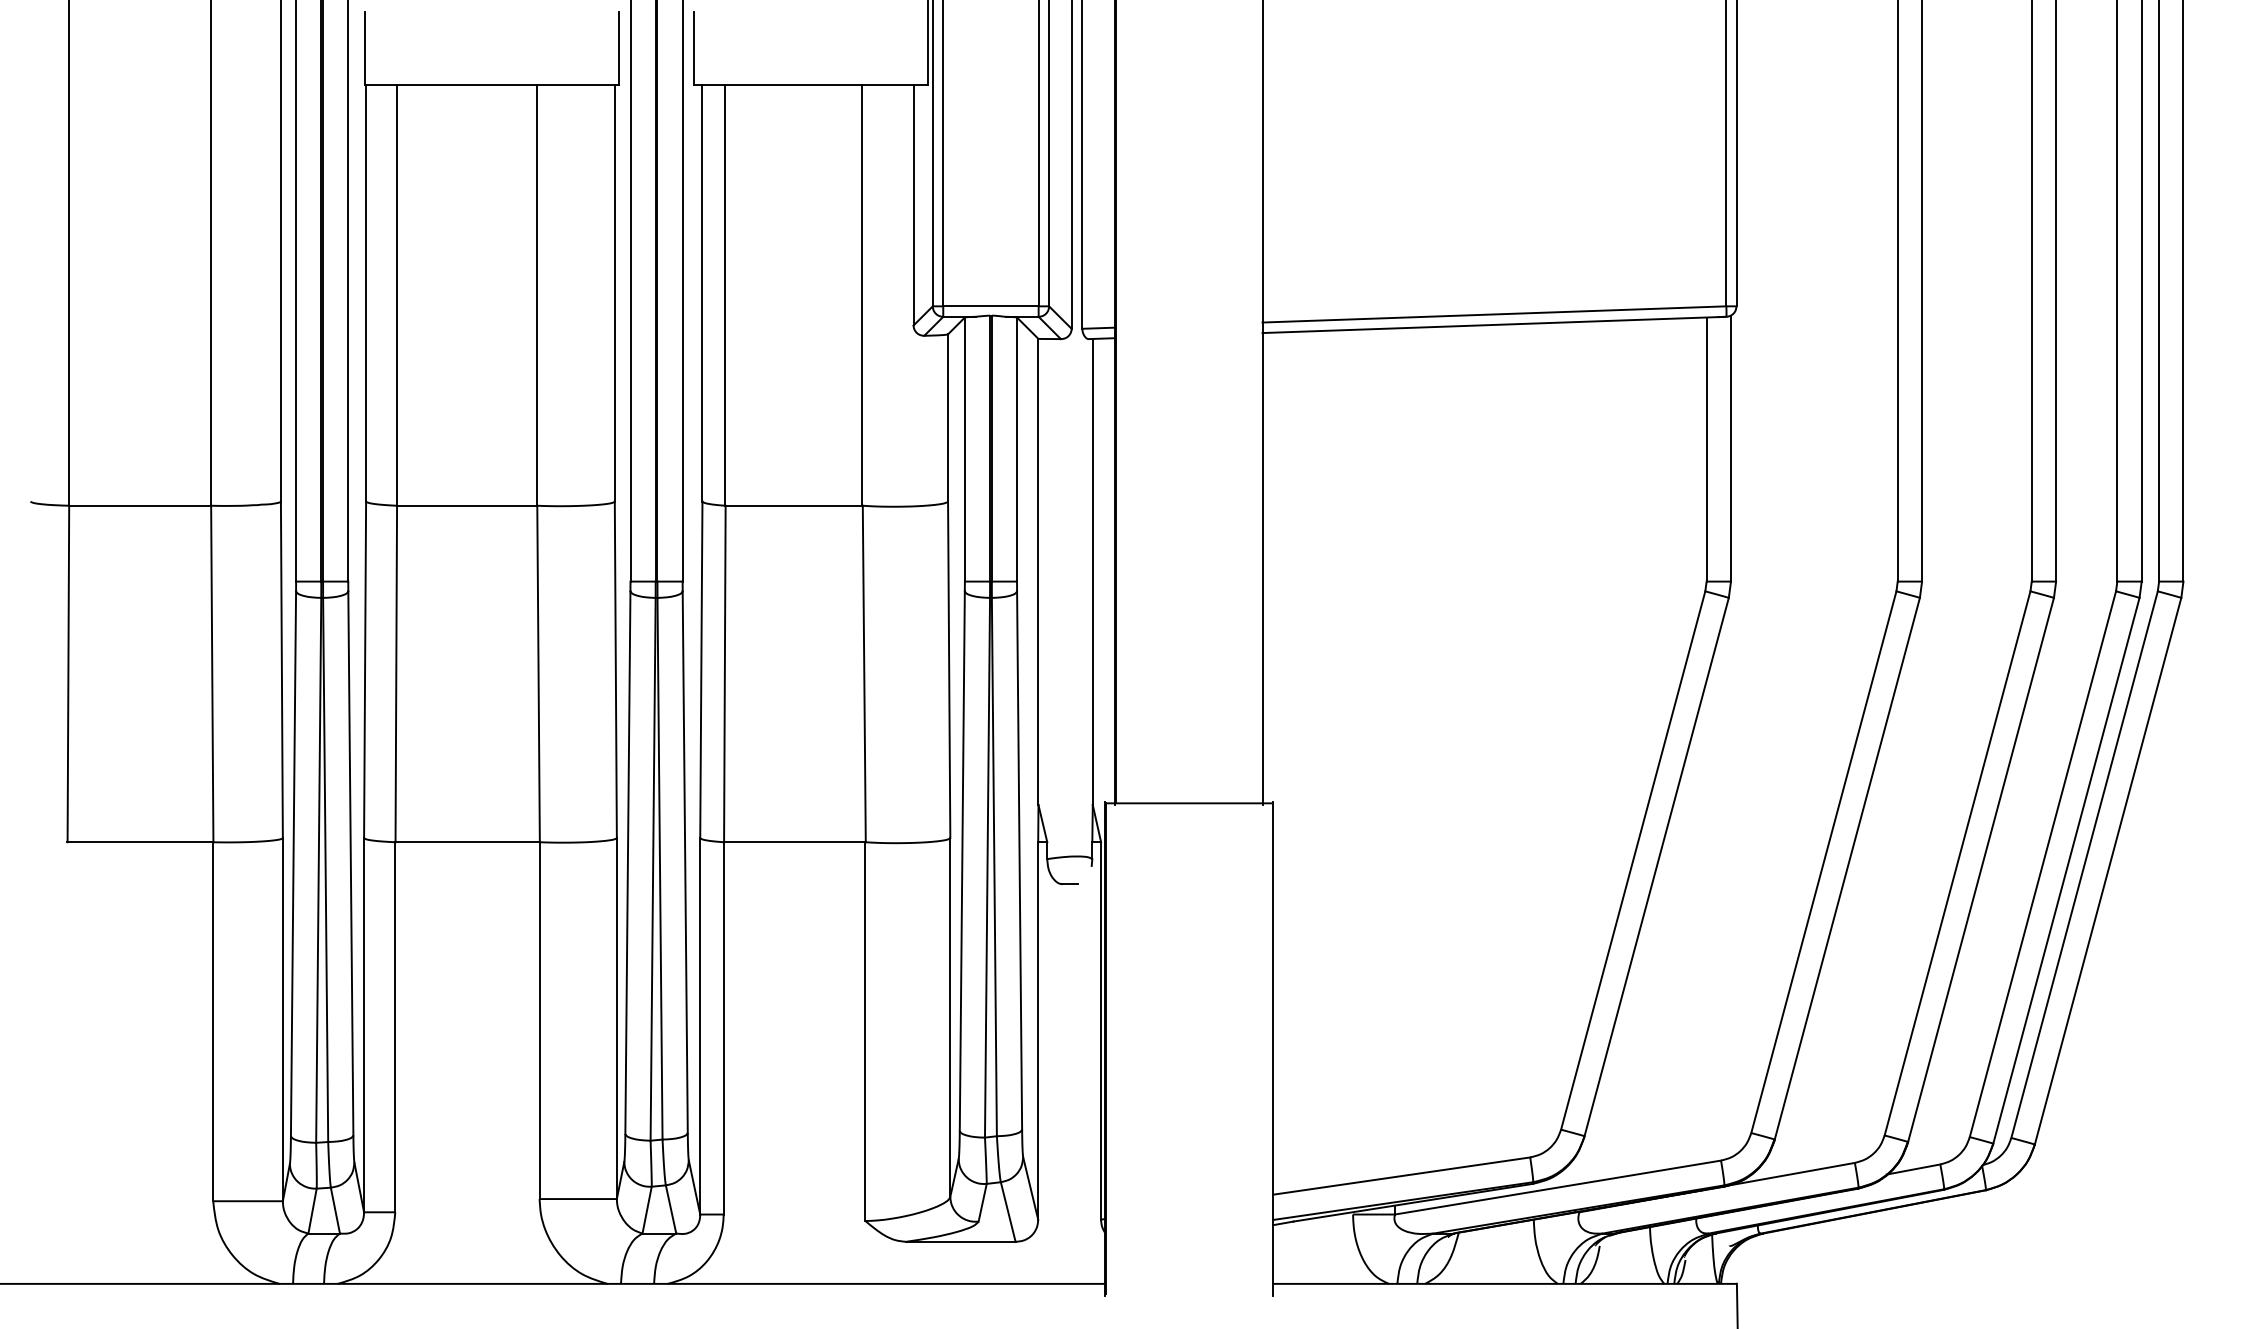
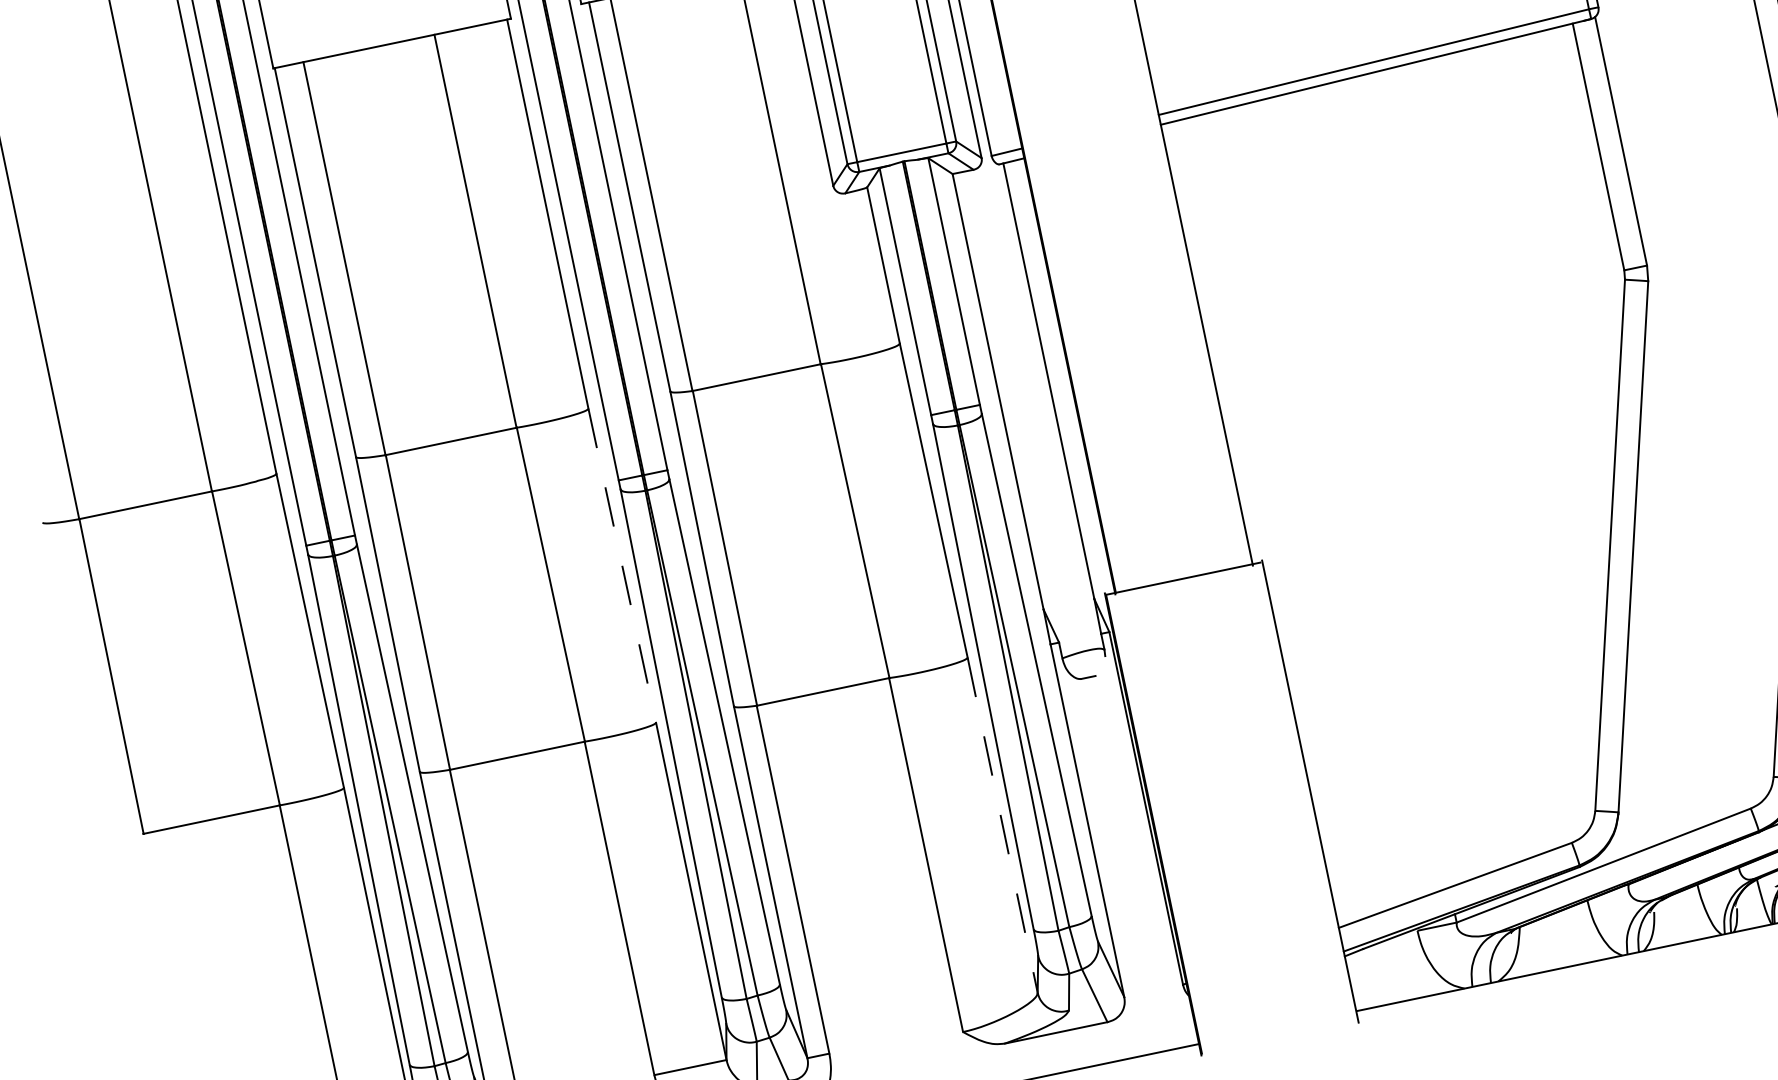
line: (615, 670) -> (622, 566), solid -> dashed
line: (950, 1017) -> (1002, 825), solid -> dashed

